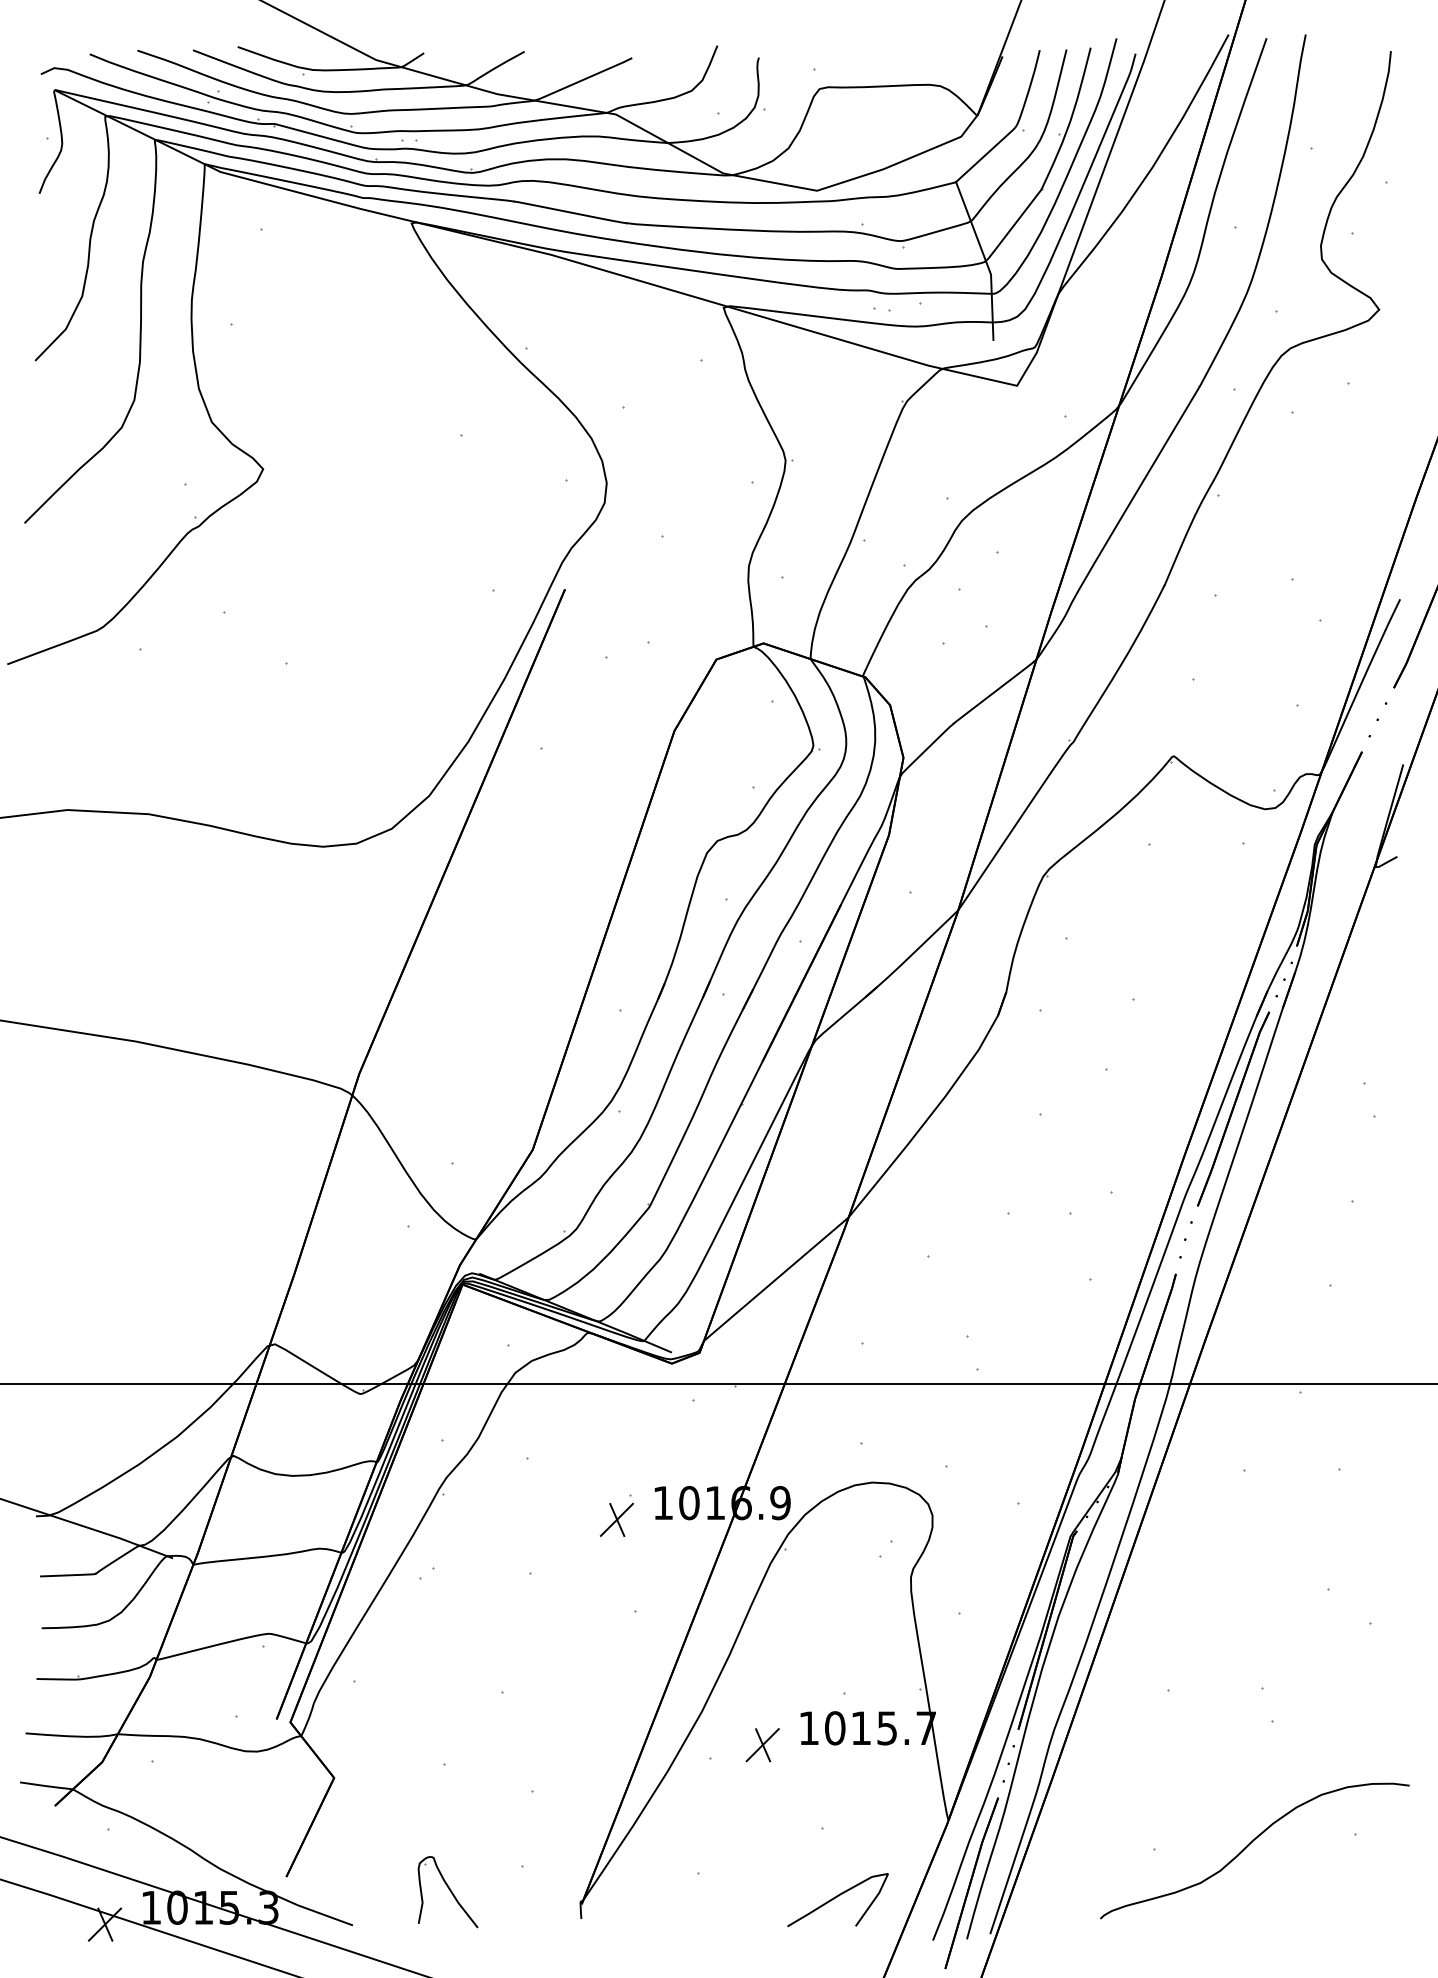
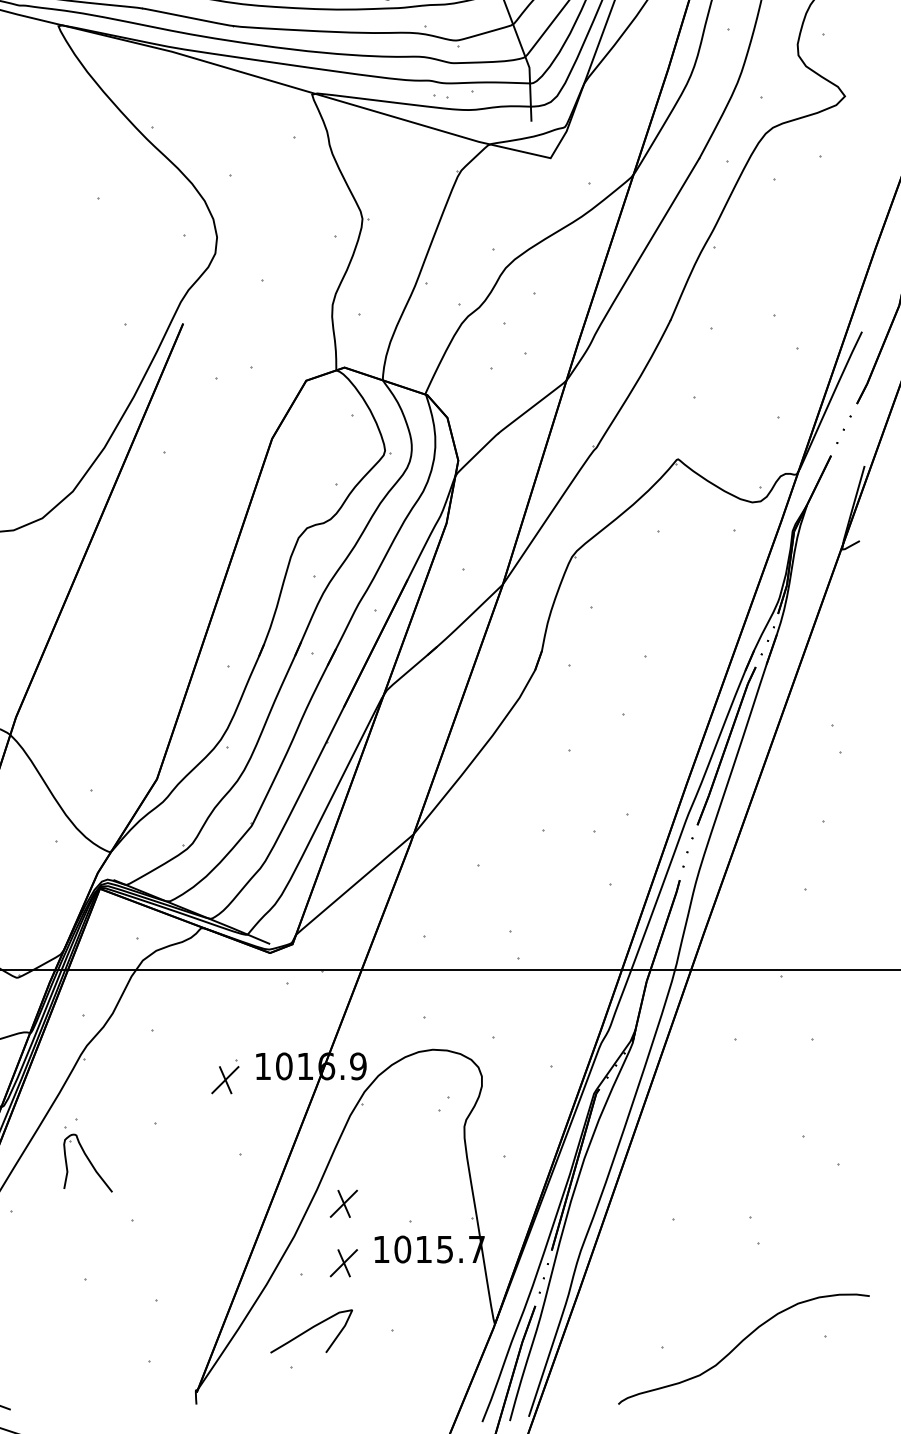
part: (762, 1672) -> (343, 1204), added
part: (447, 1892) -> (87, 1163), moved
curve: (837, 1897) -> (311, 1329), moved

